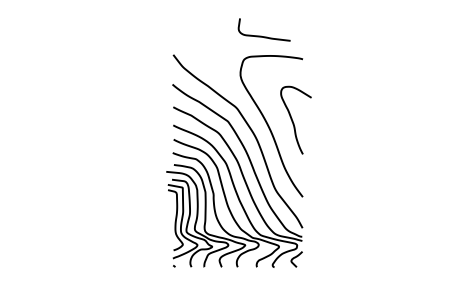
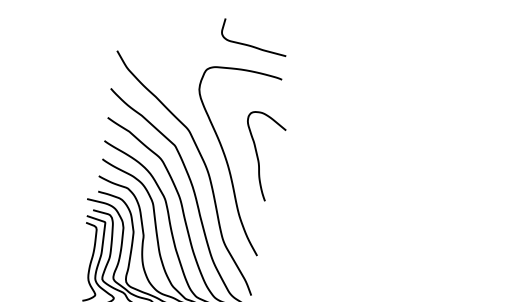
curve: (261, 35) -> (249, 44), moved

